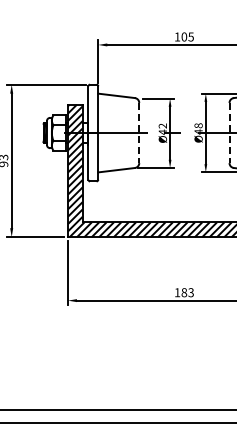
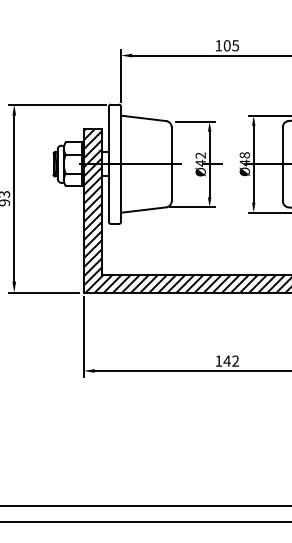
line: (139, 133) -> (171, 164), dashed -> solid
line: (229, 133) -> (282, 164), dashed -> solid
text: (187, 292) -> (231, 360), 183 -> 142

